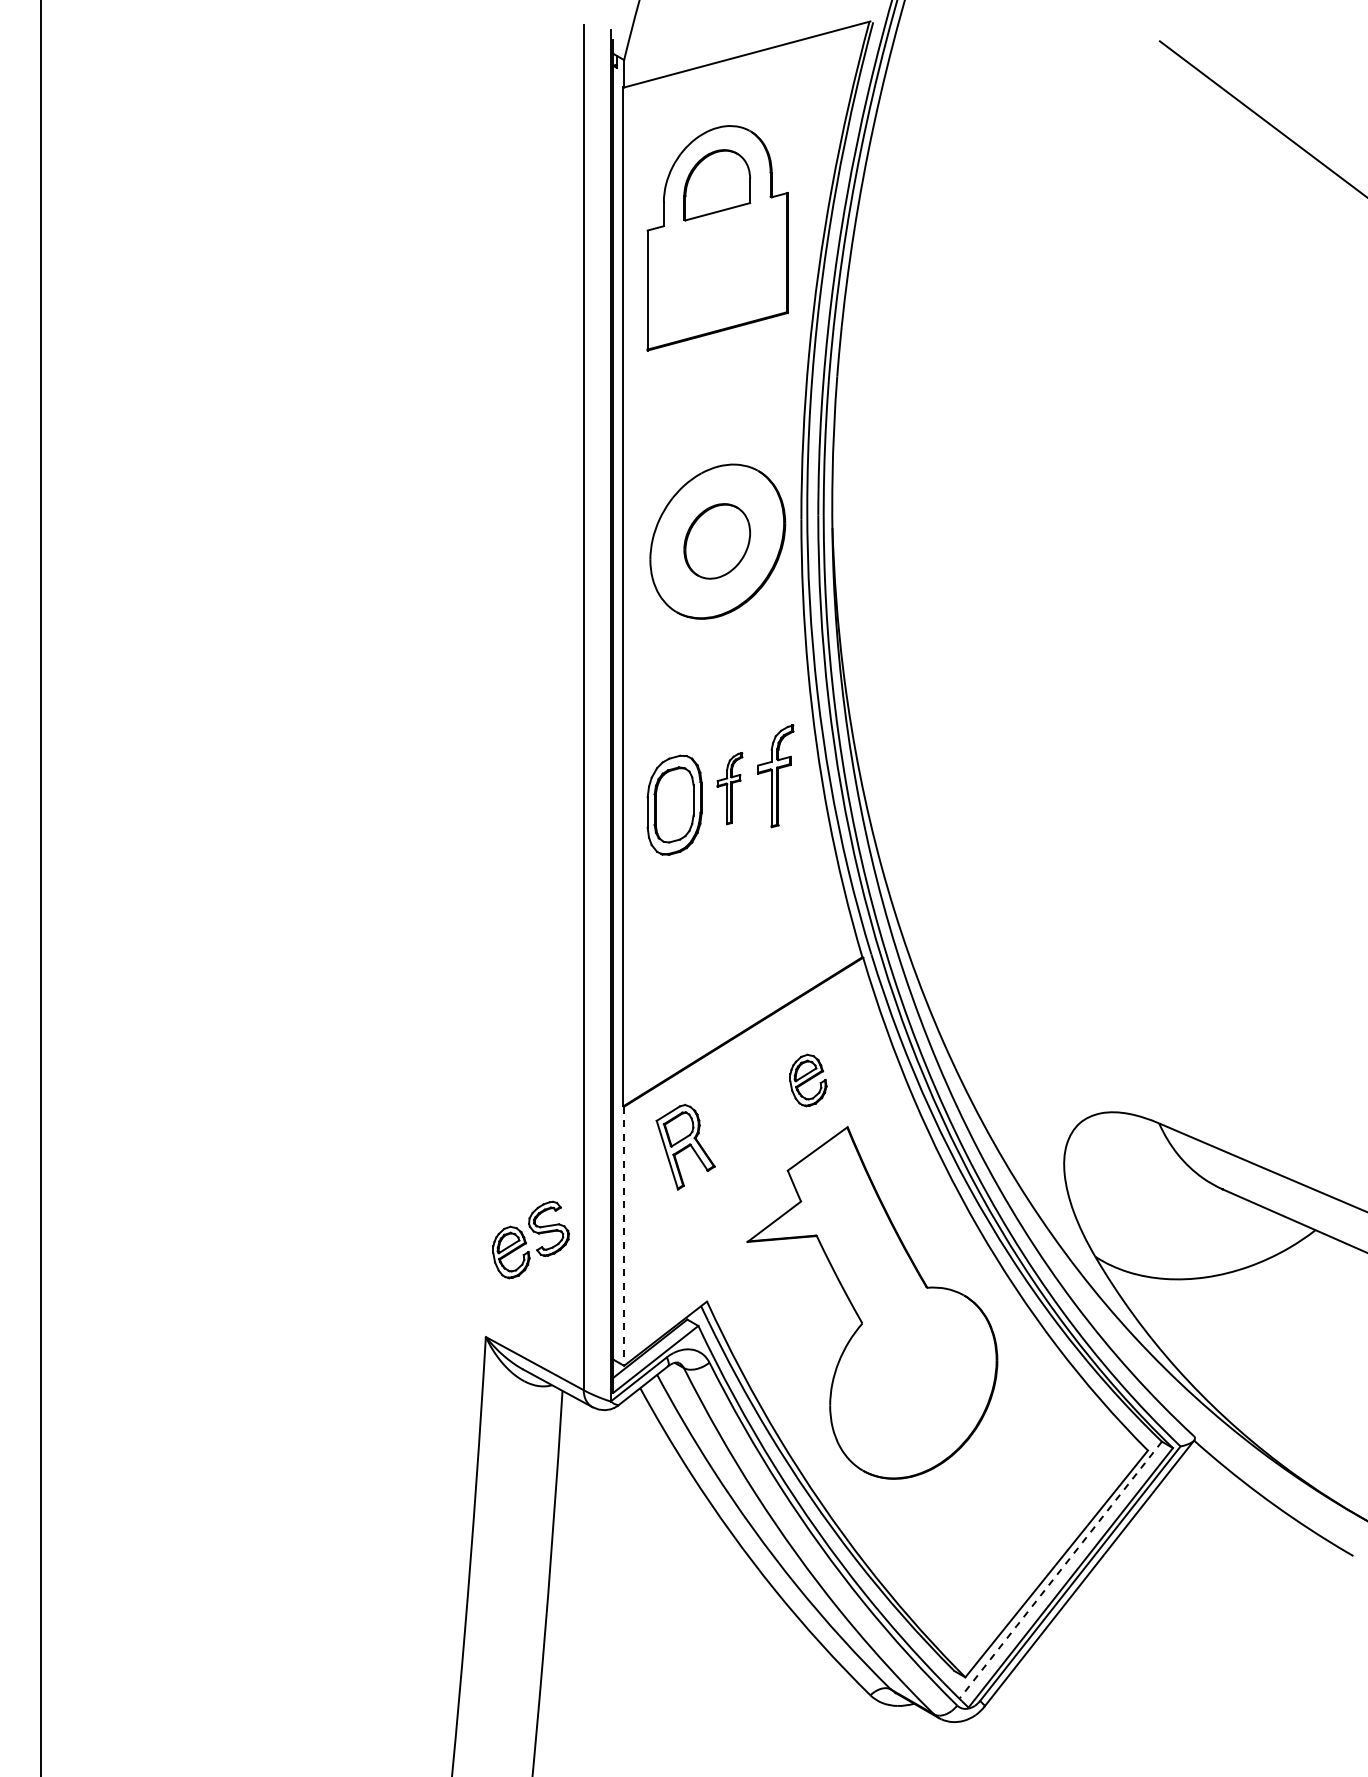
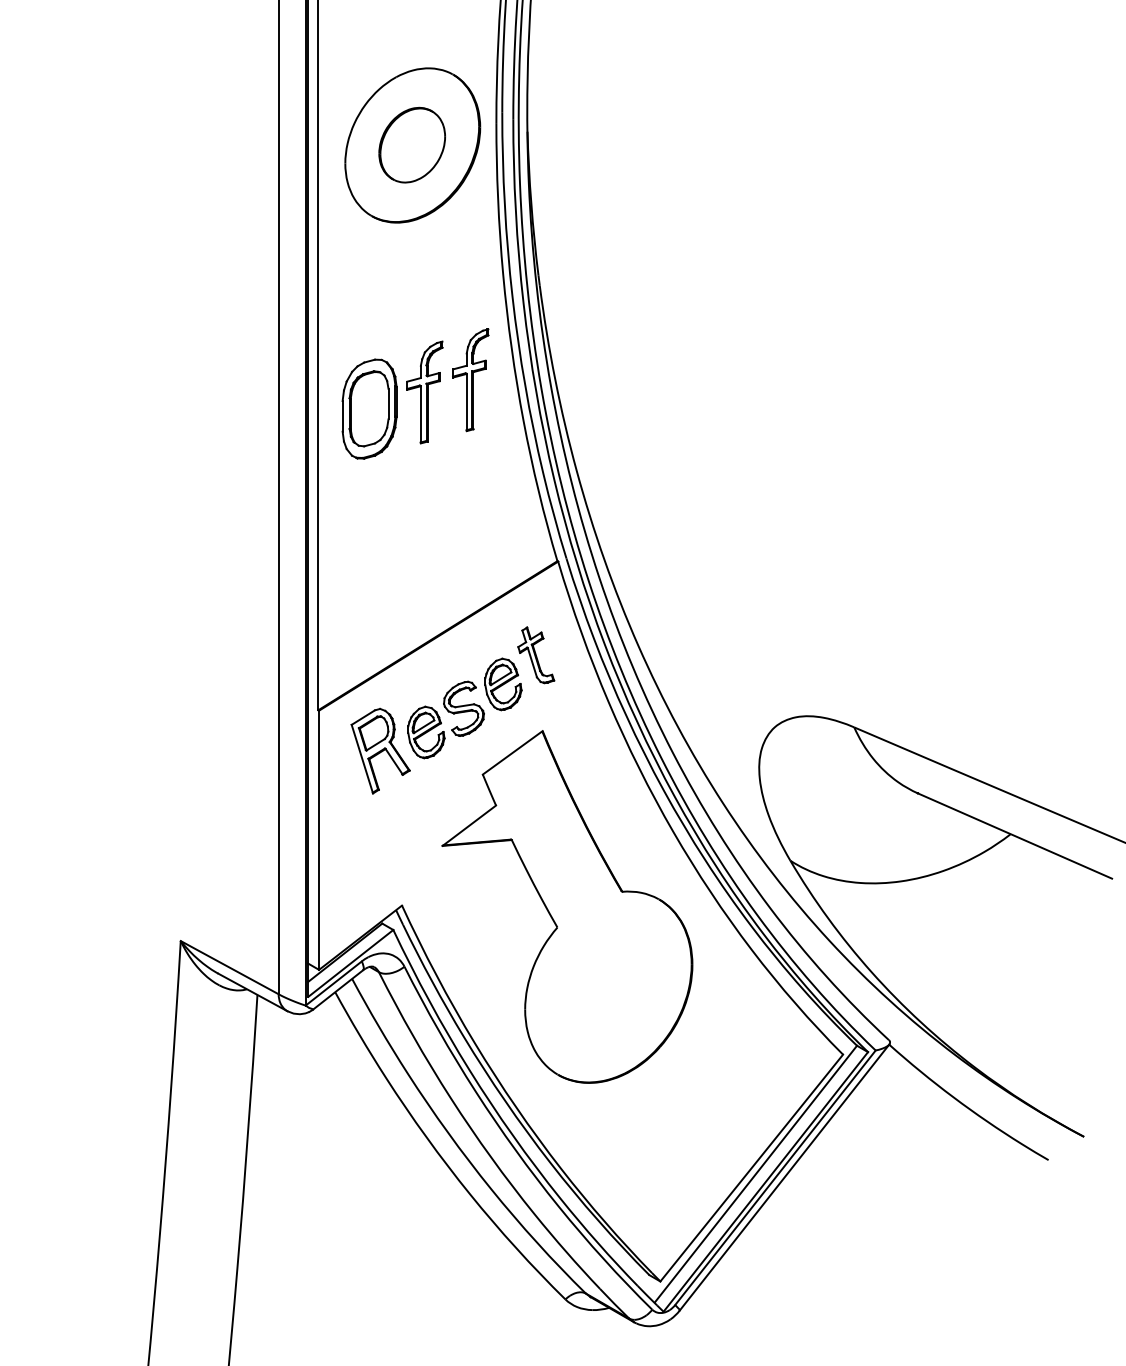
part: (729, 788) -> (424, 392), size x1.43
part: (841, 1051) -> (536, 655), added
line: (624, 1236) -> (319, 840), dashed -> solid
part: (530, 1239) -> (445, 719), moved
line: (1060, 1570) -> (755, 1174), dashed -> solid

